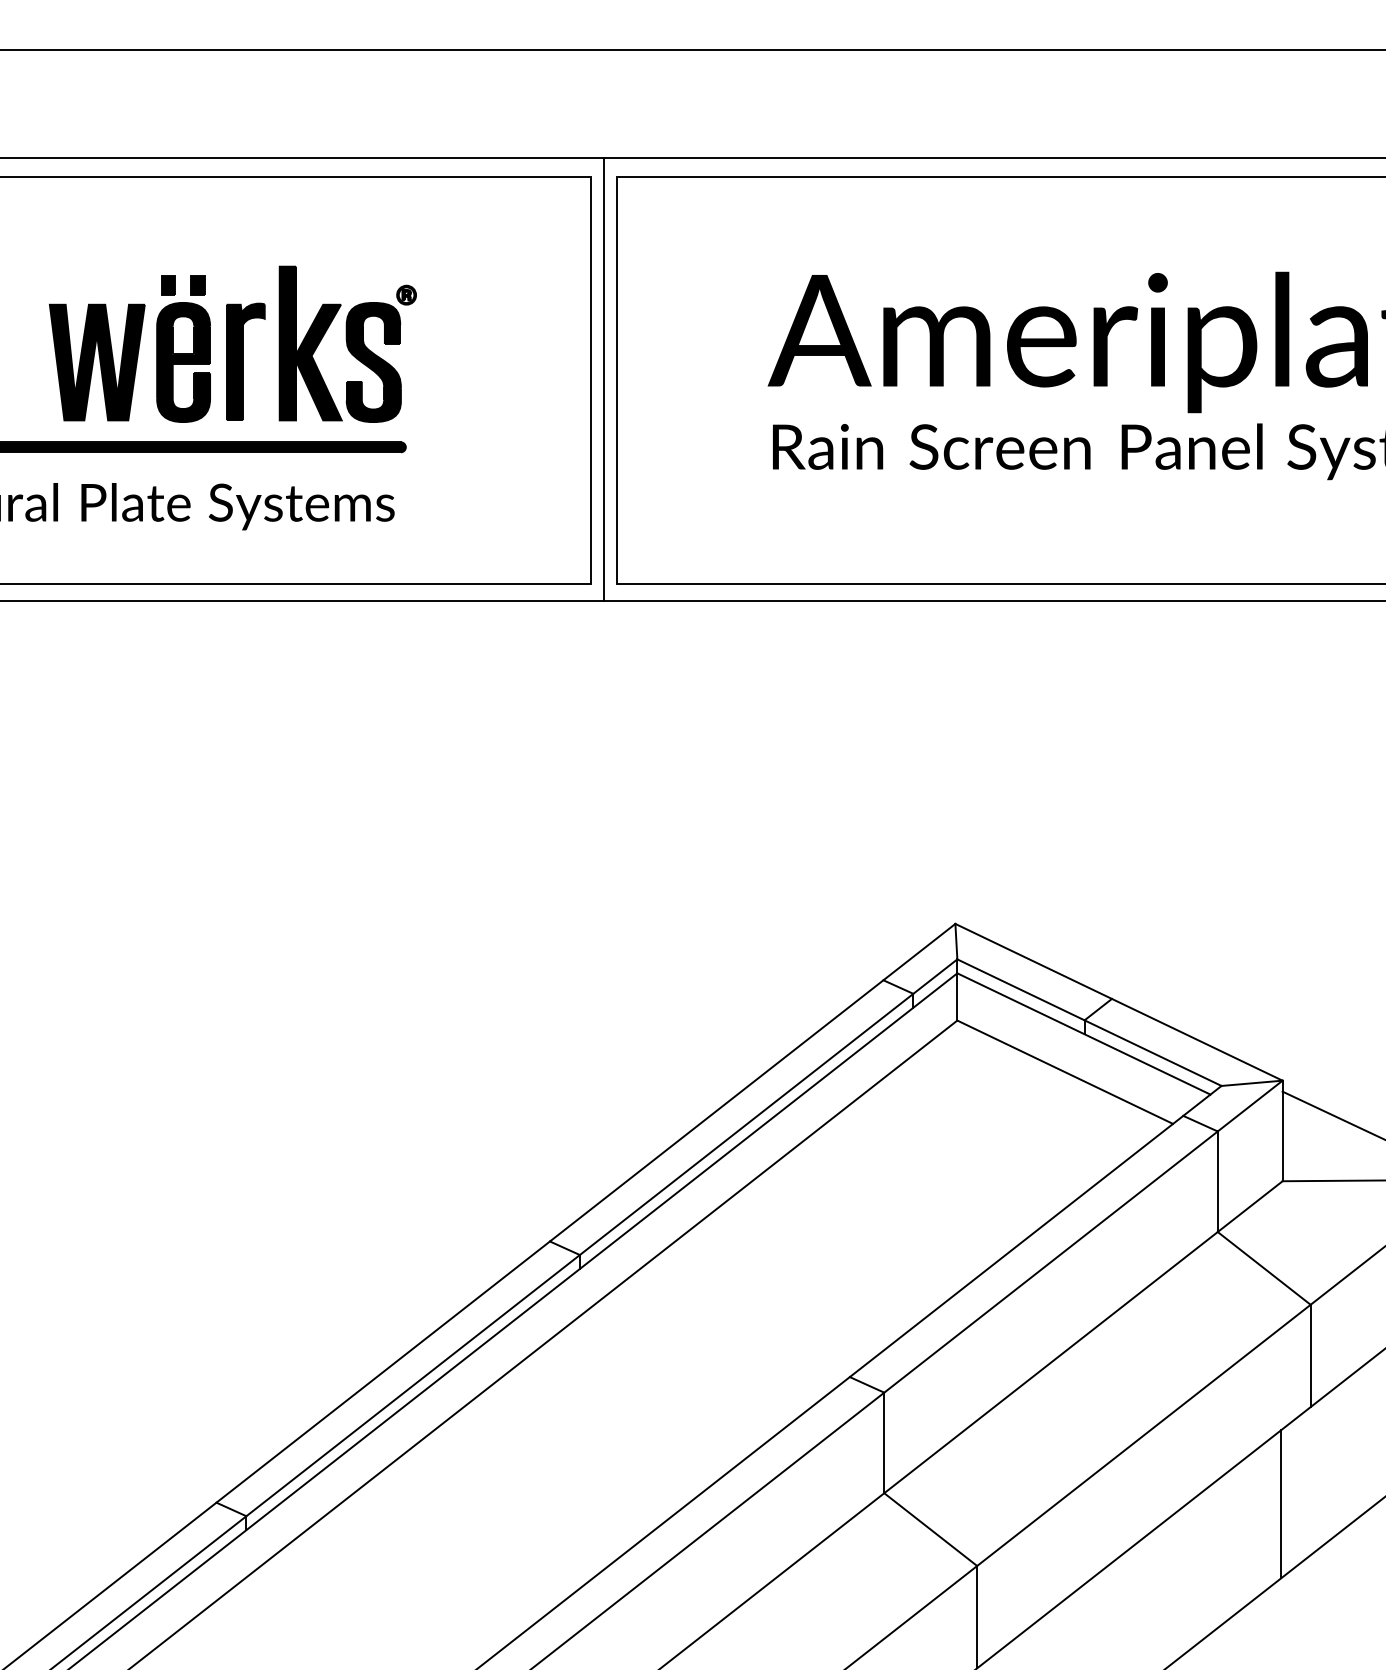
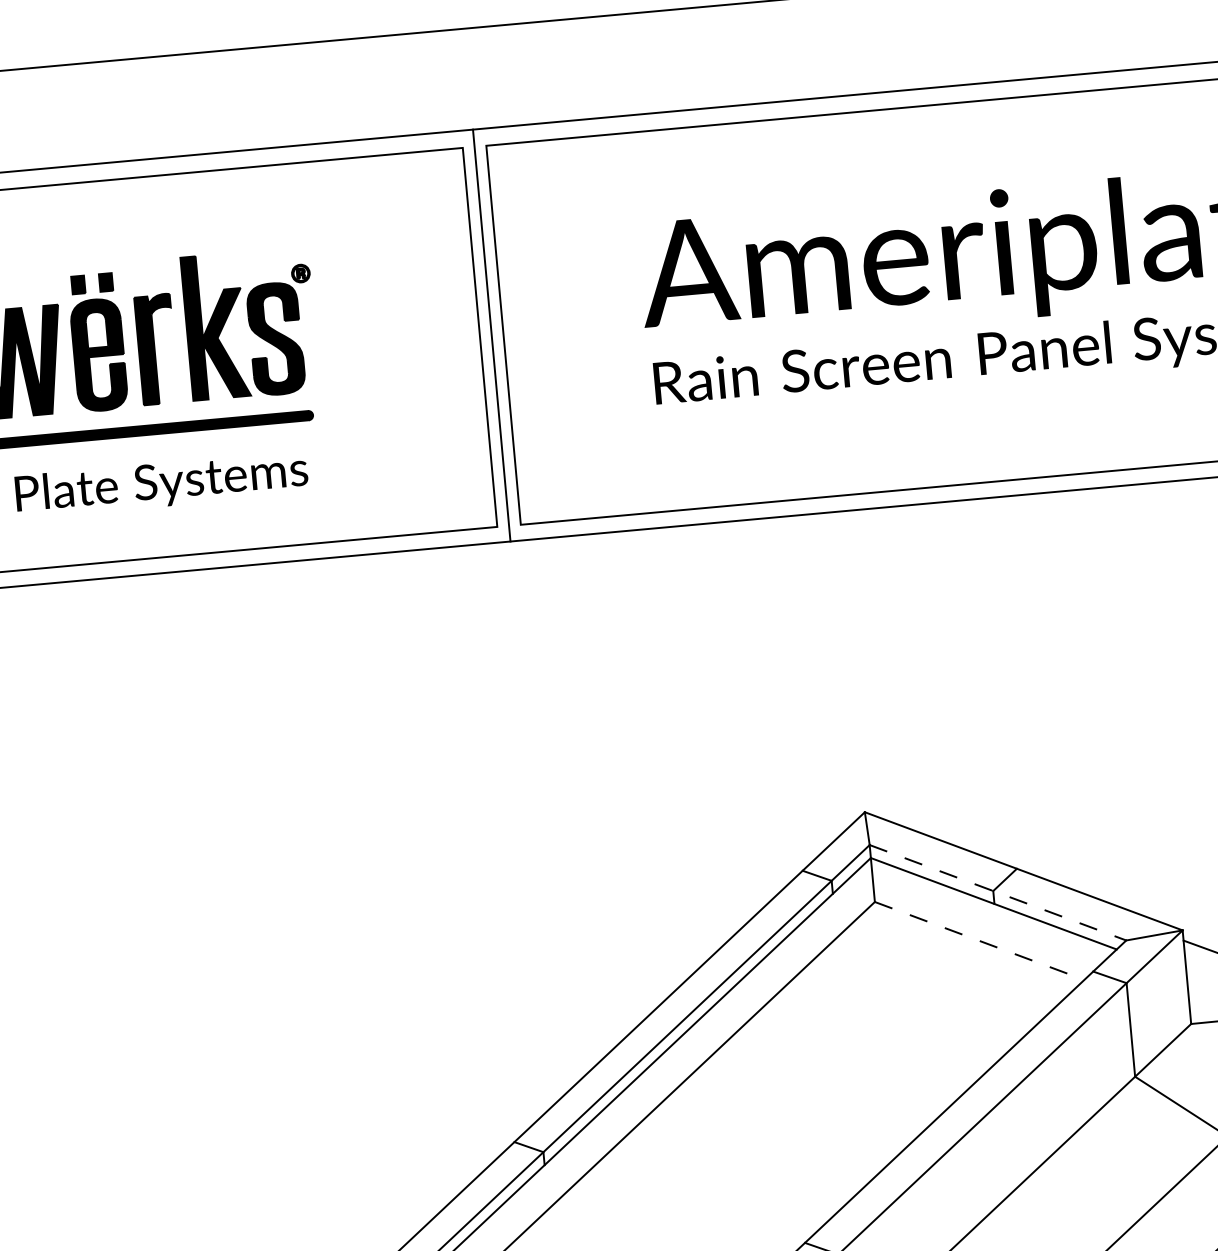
line: (1089, 1022) -> (998, 892), solid -> dashed
line: (1065, 1072) -> (979, 941), solid -> dashed

